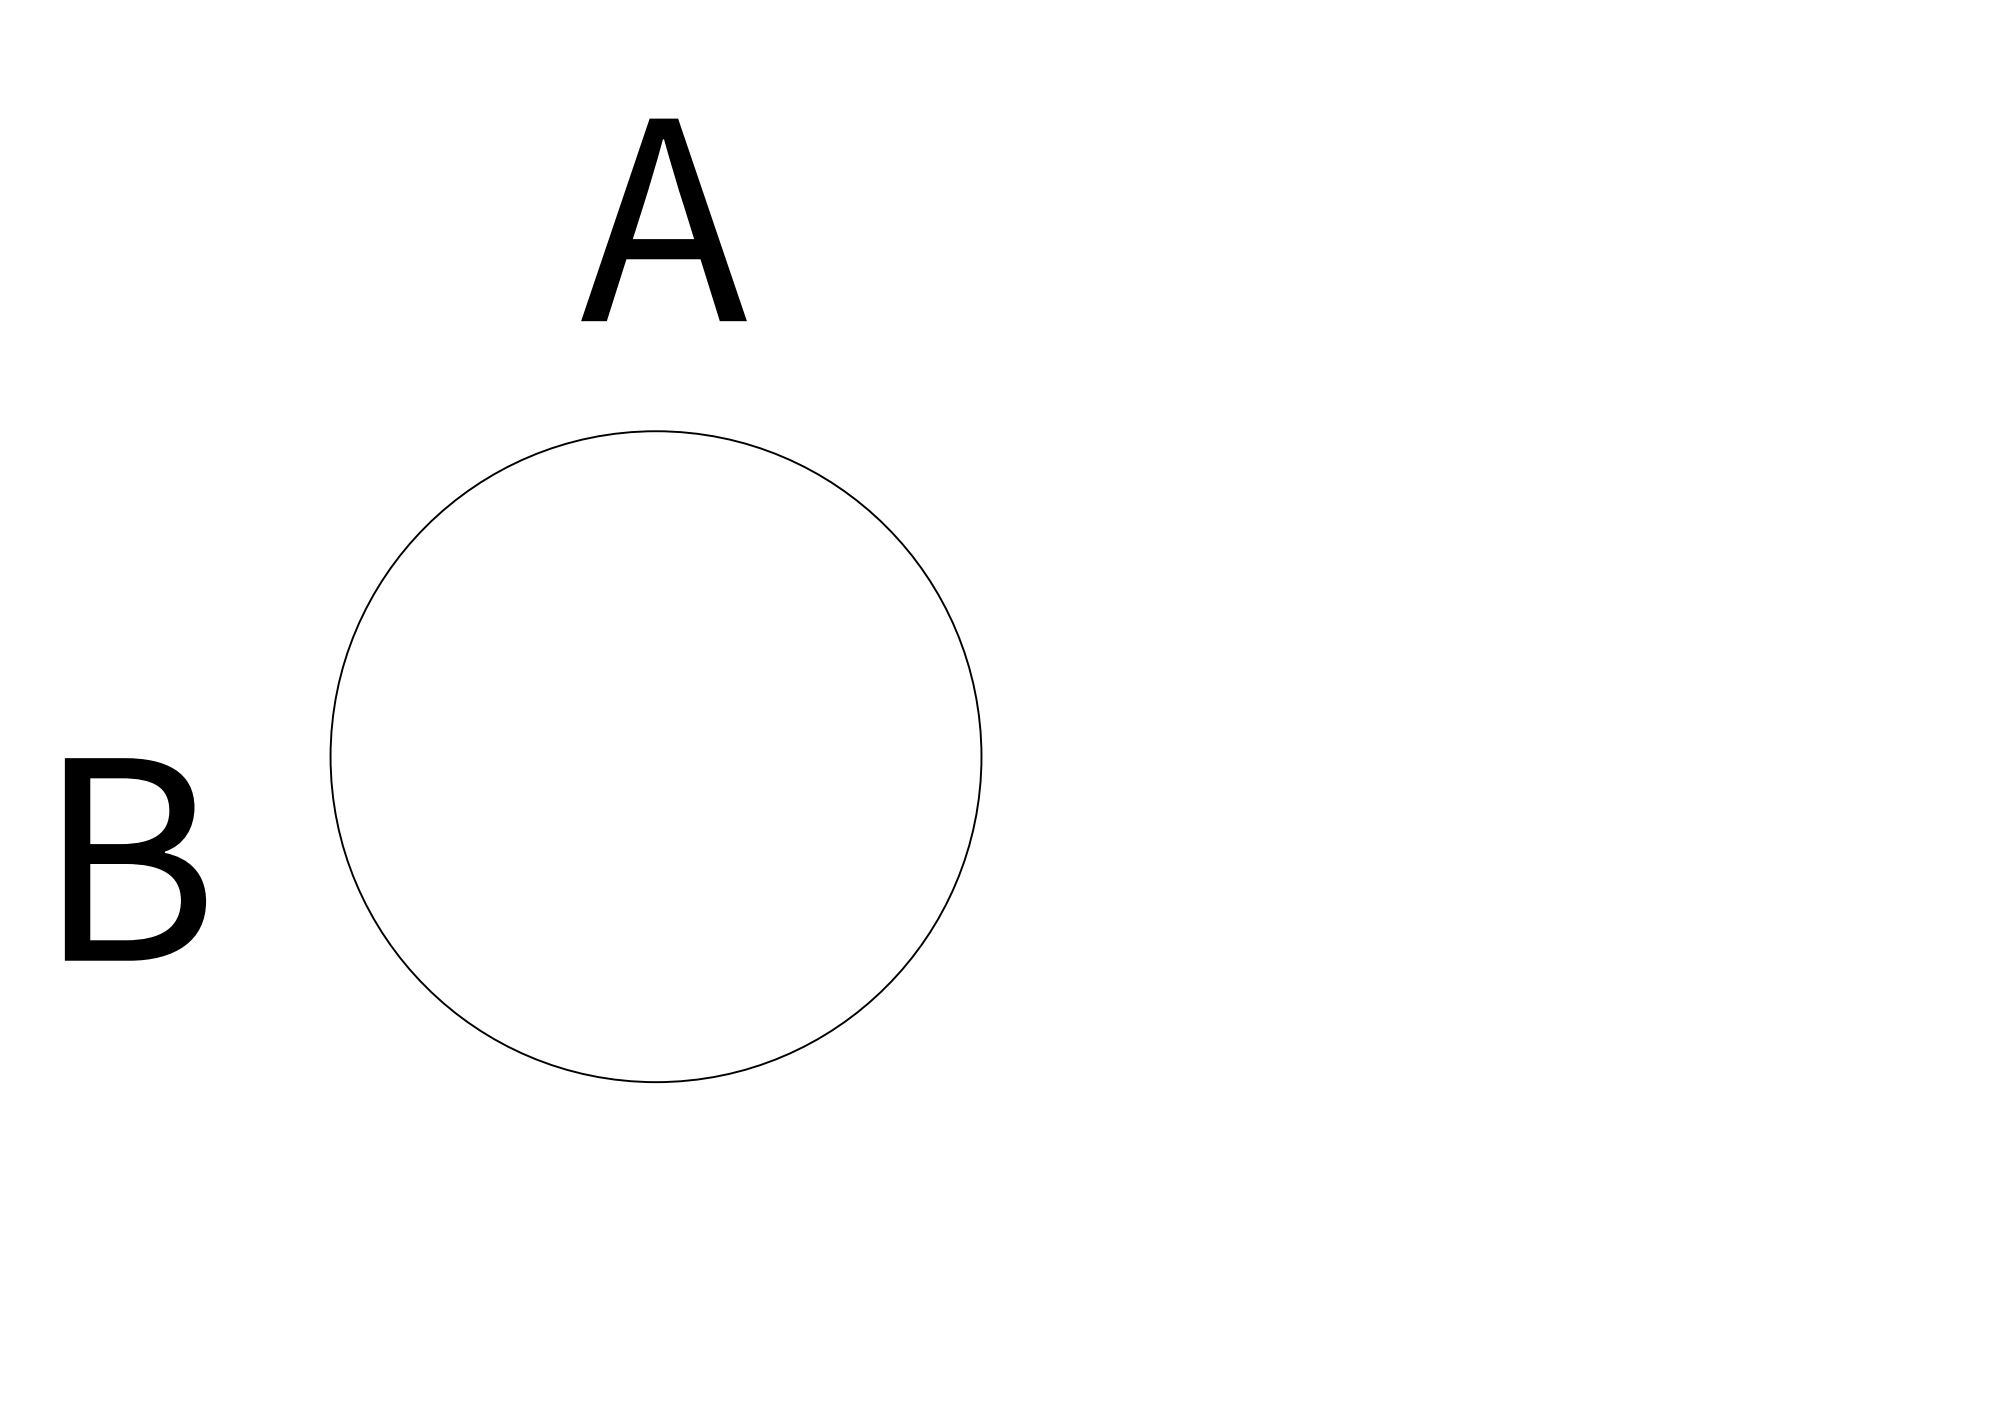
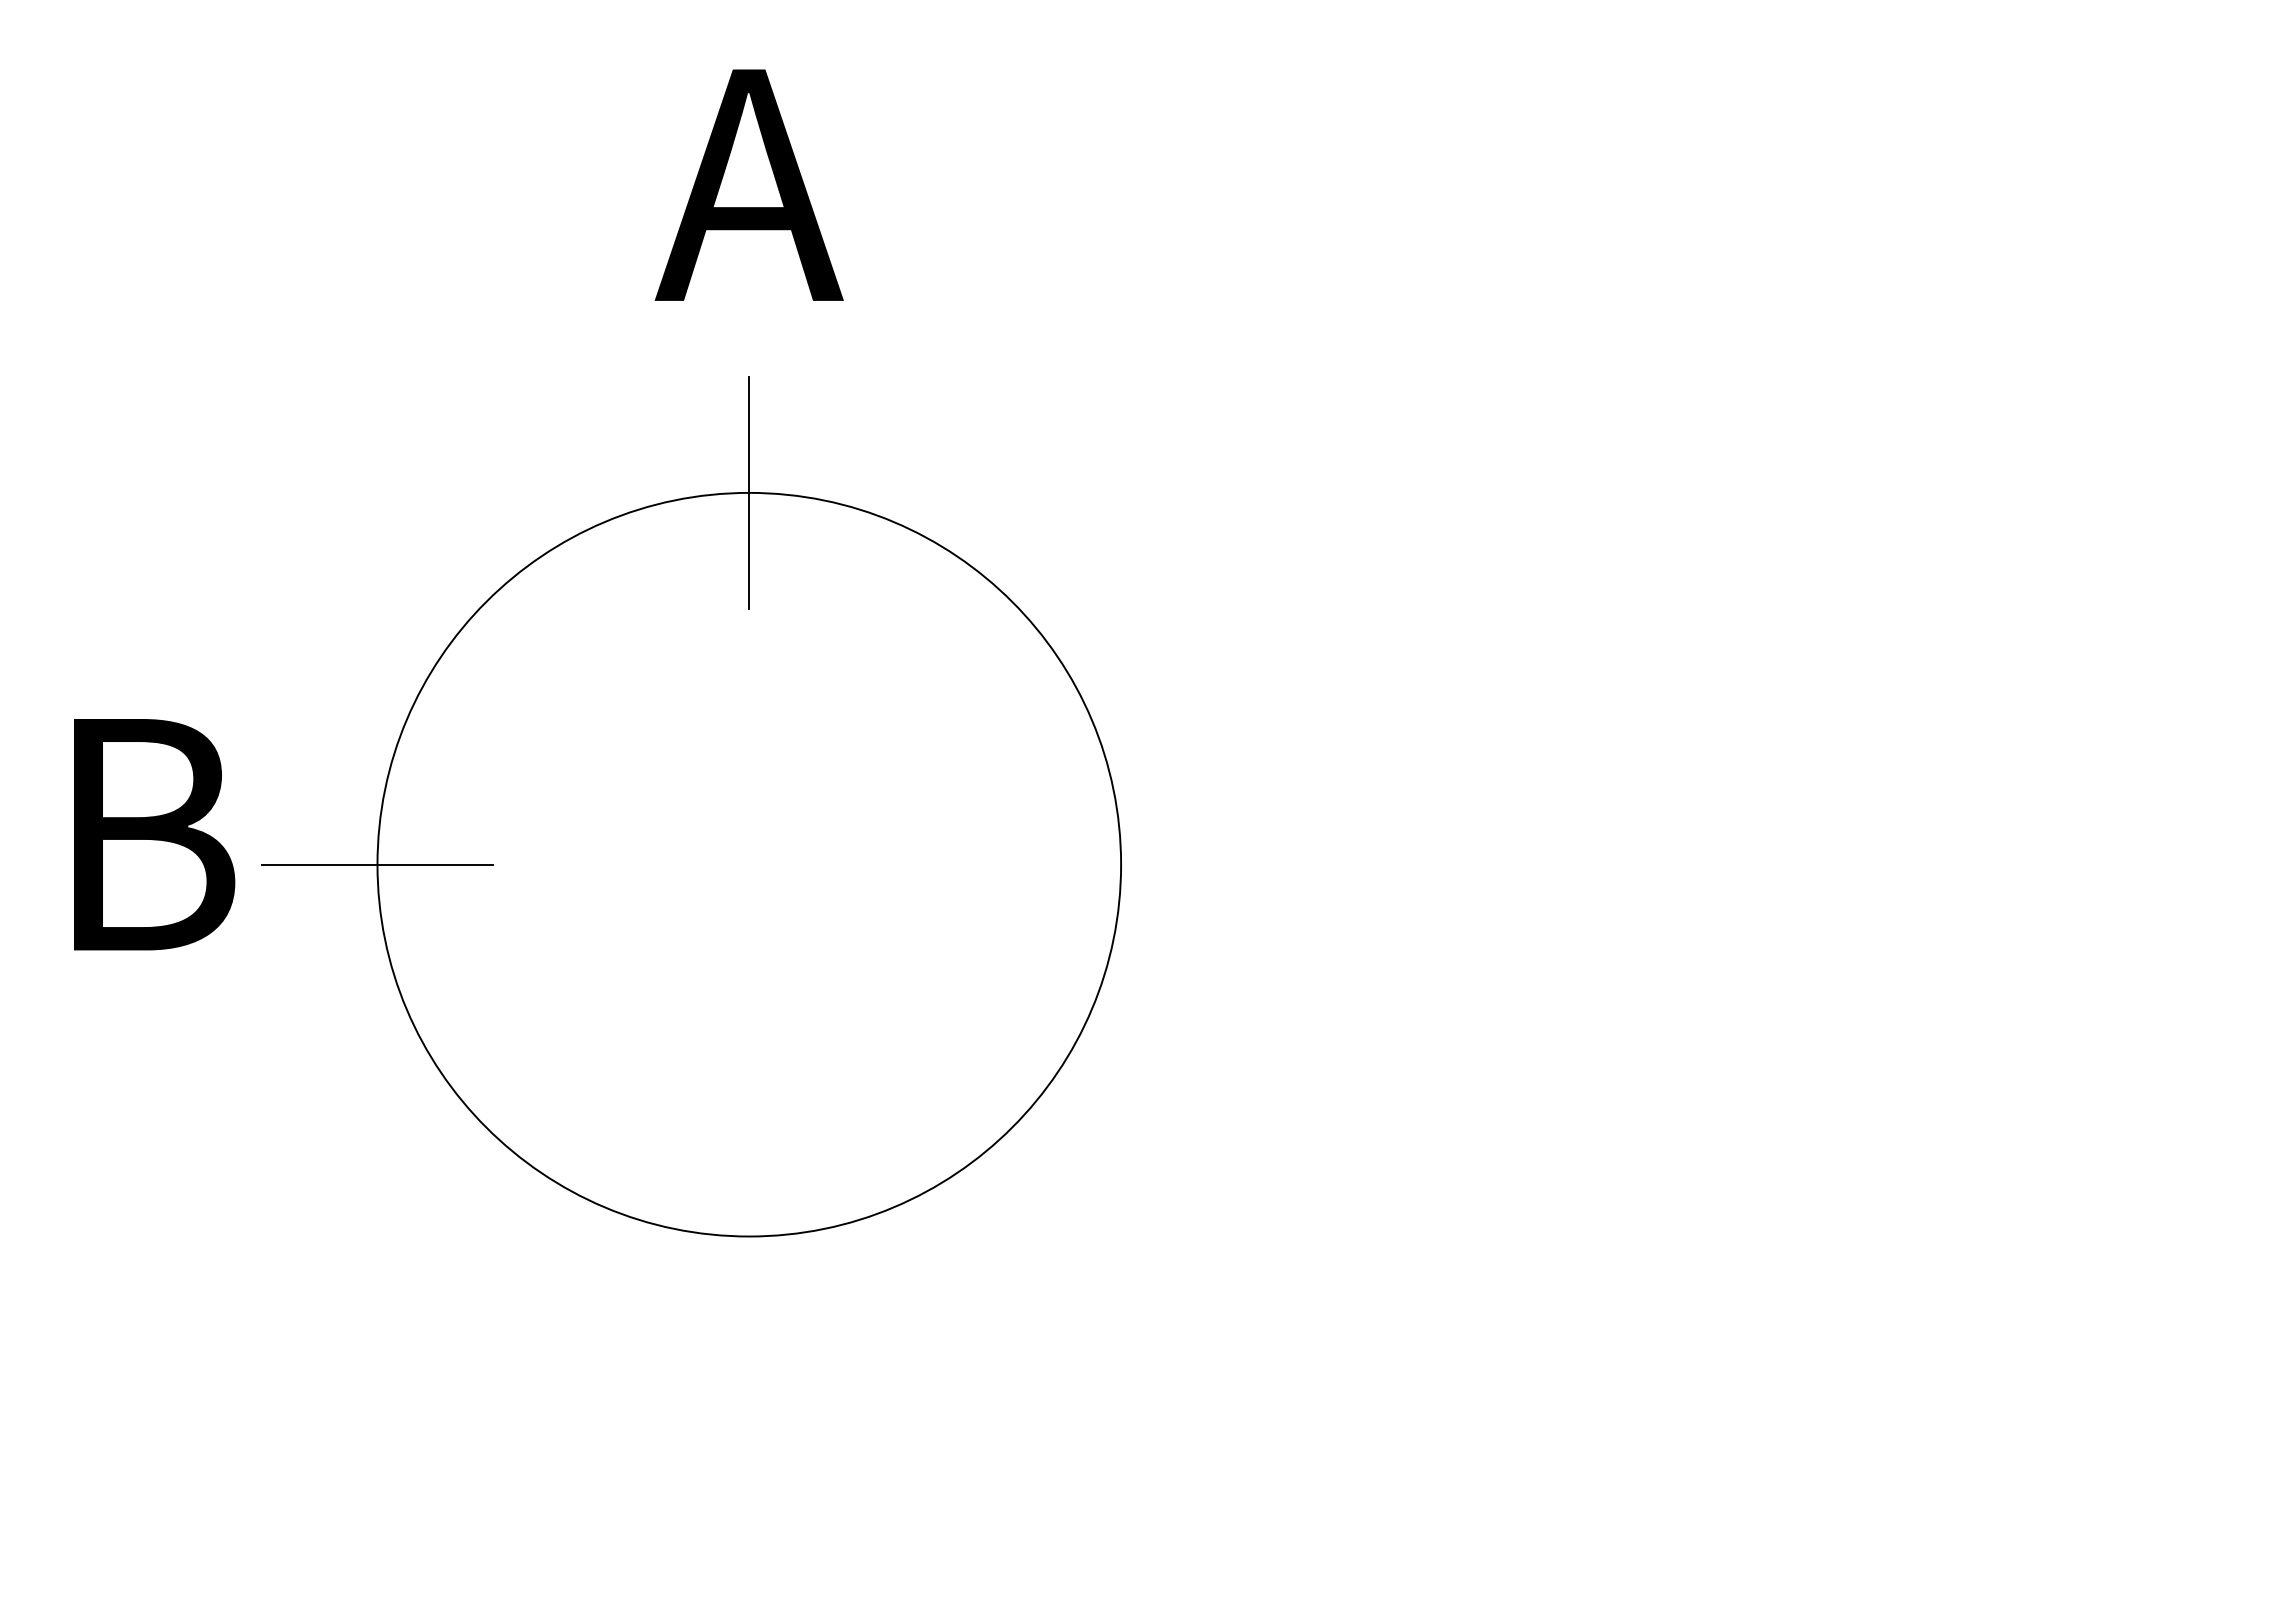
text: (663, 219) -> (748, 184), moved
line: (656, 430) -> (749, 492), added
line: (330, 756) -> (377, 864), added
text: (134, 859) -> (153, 834), moved

